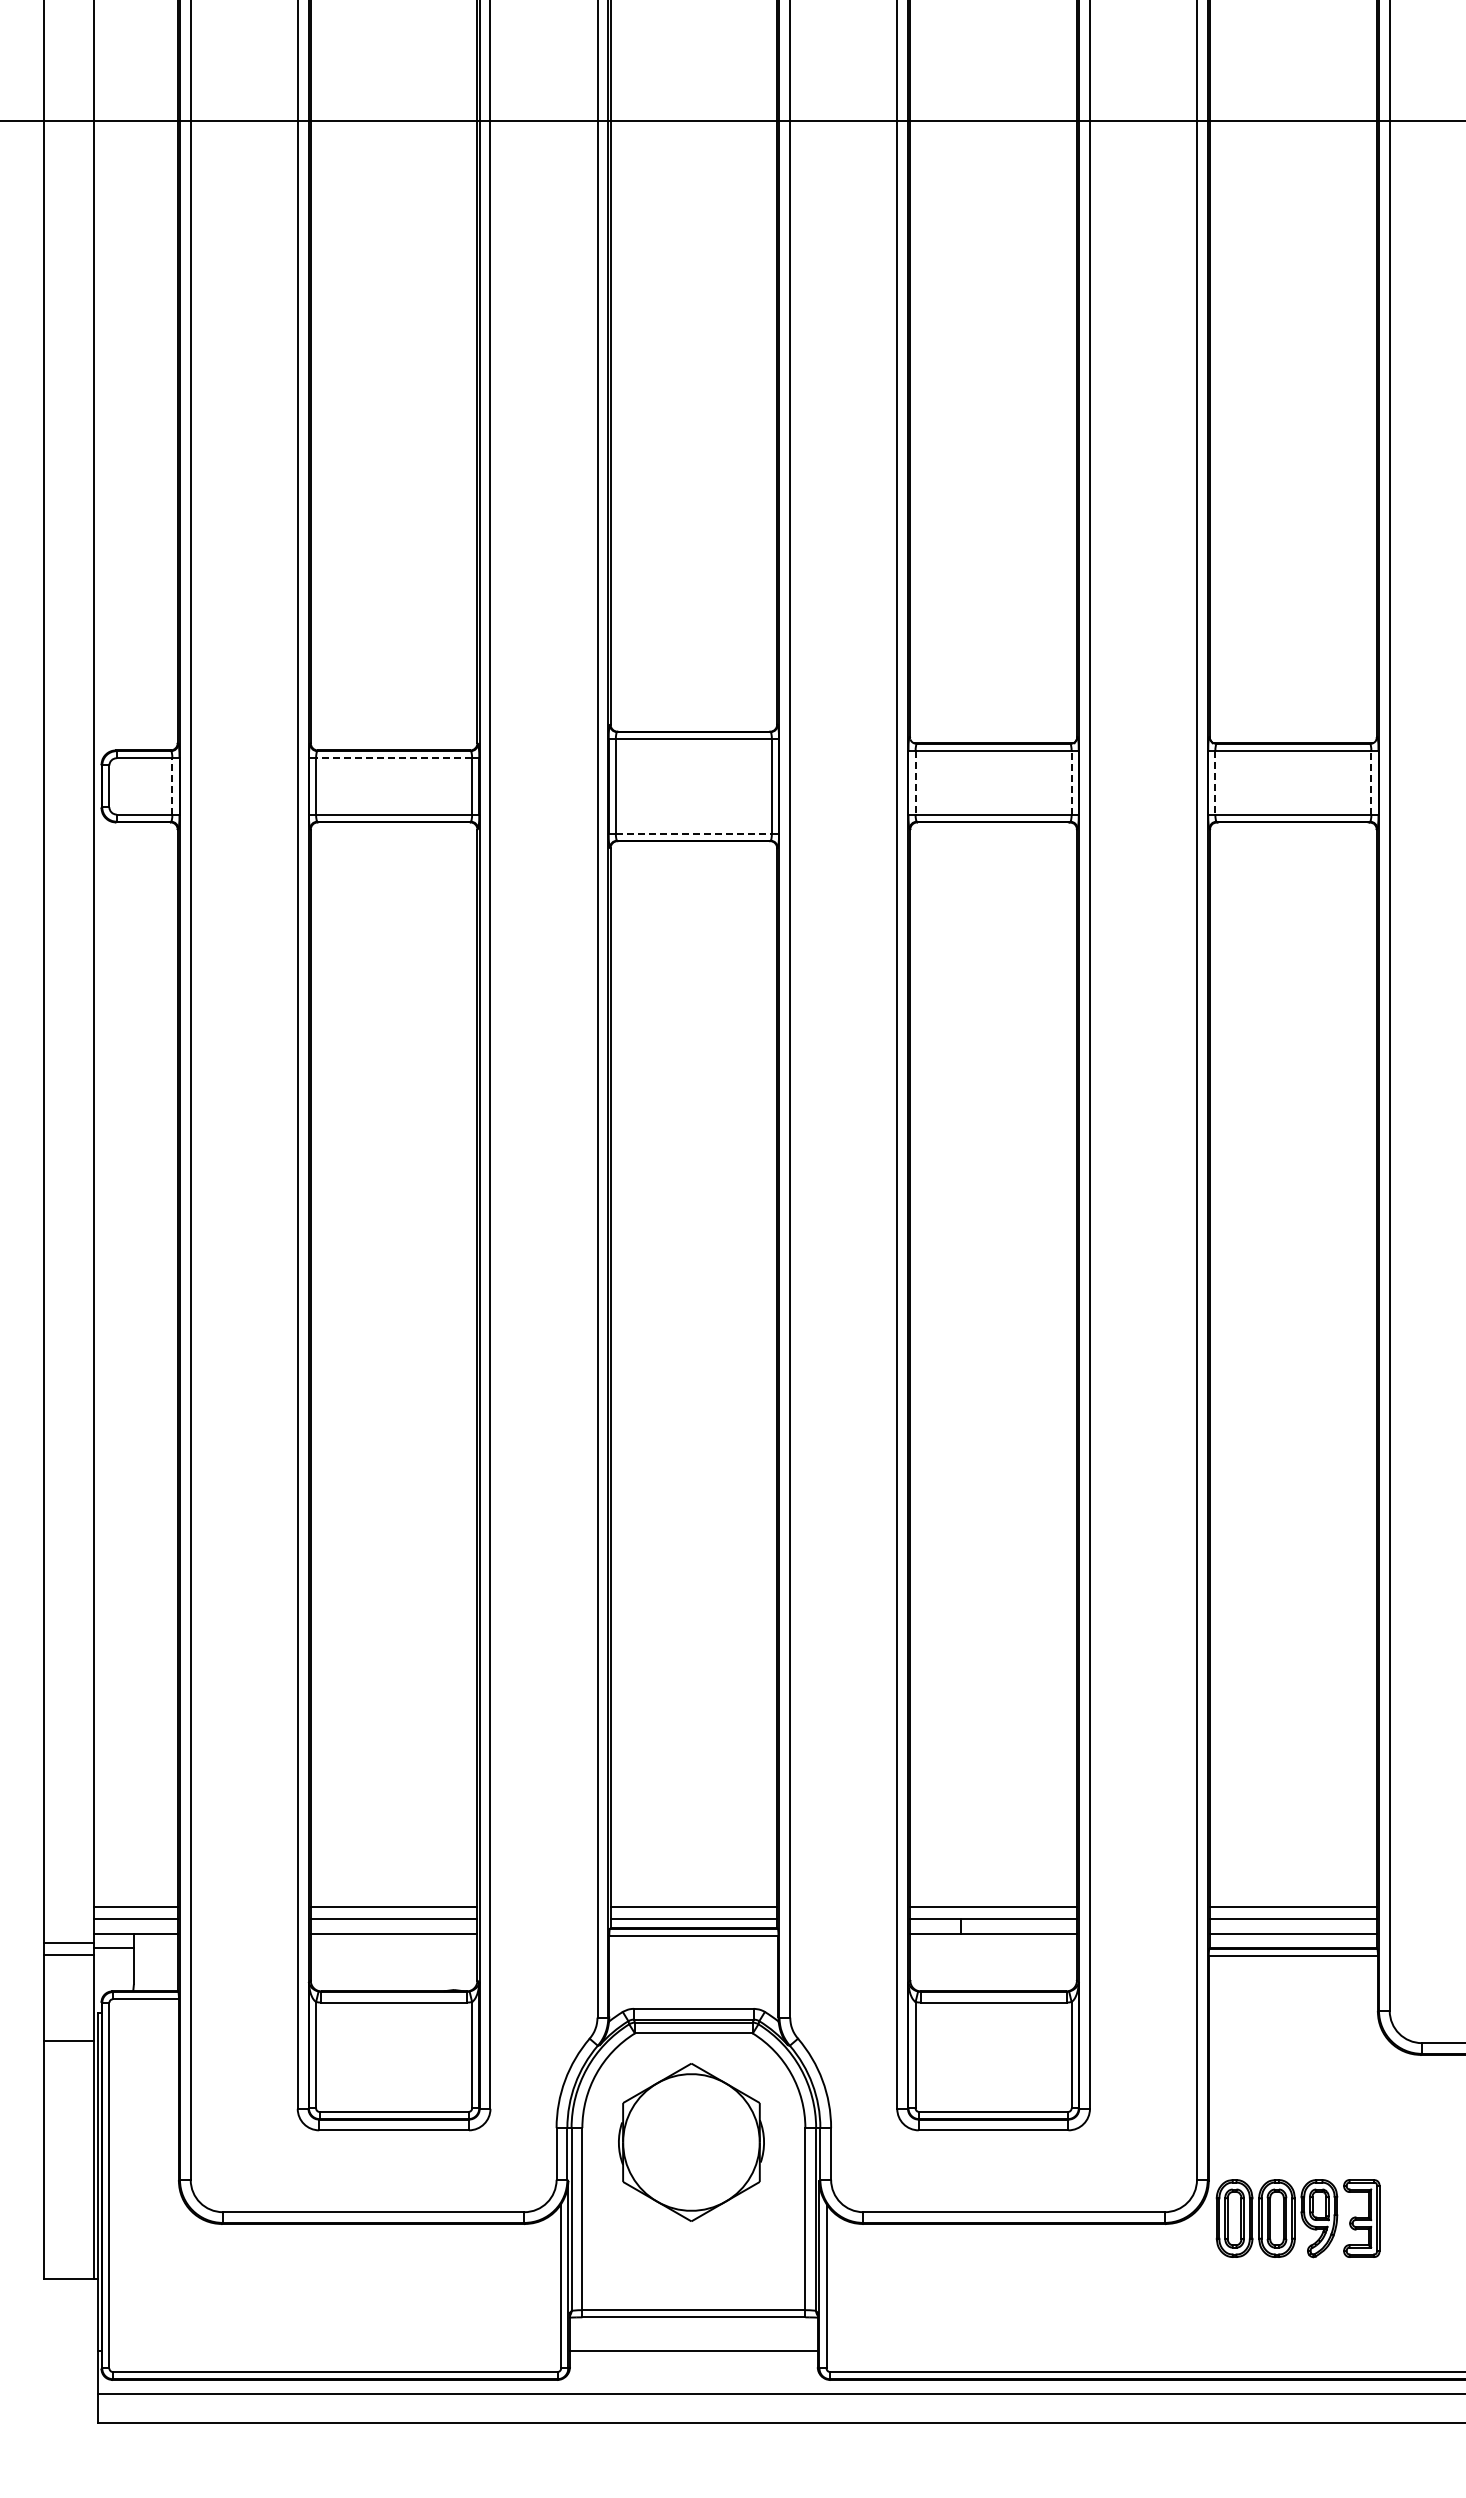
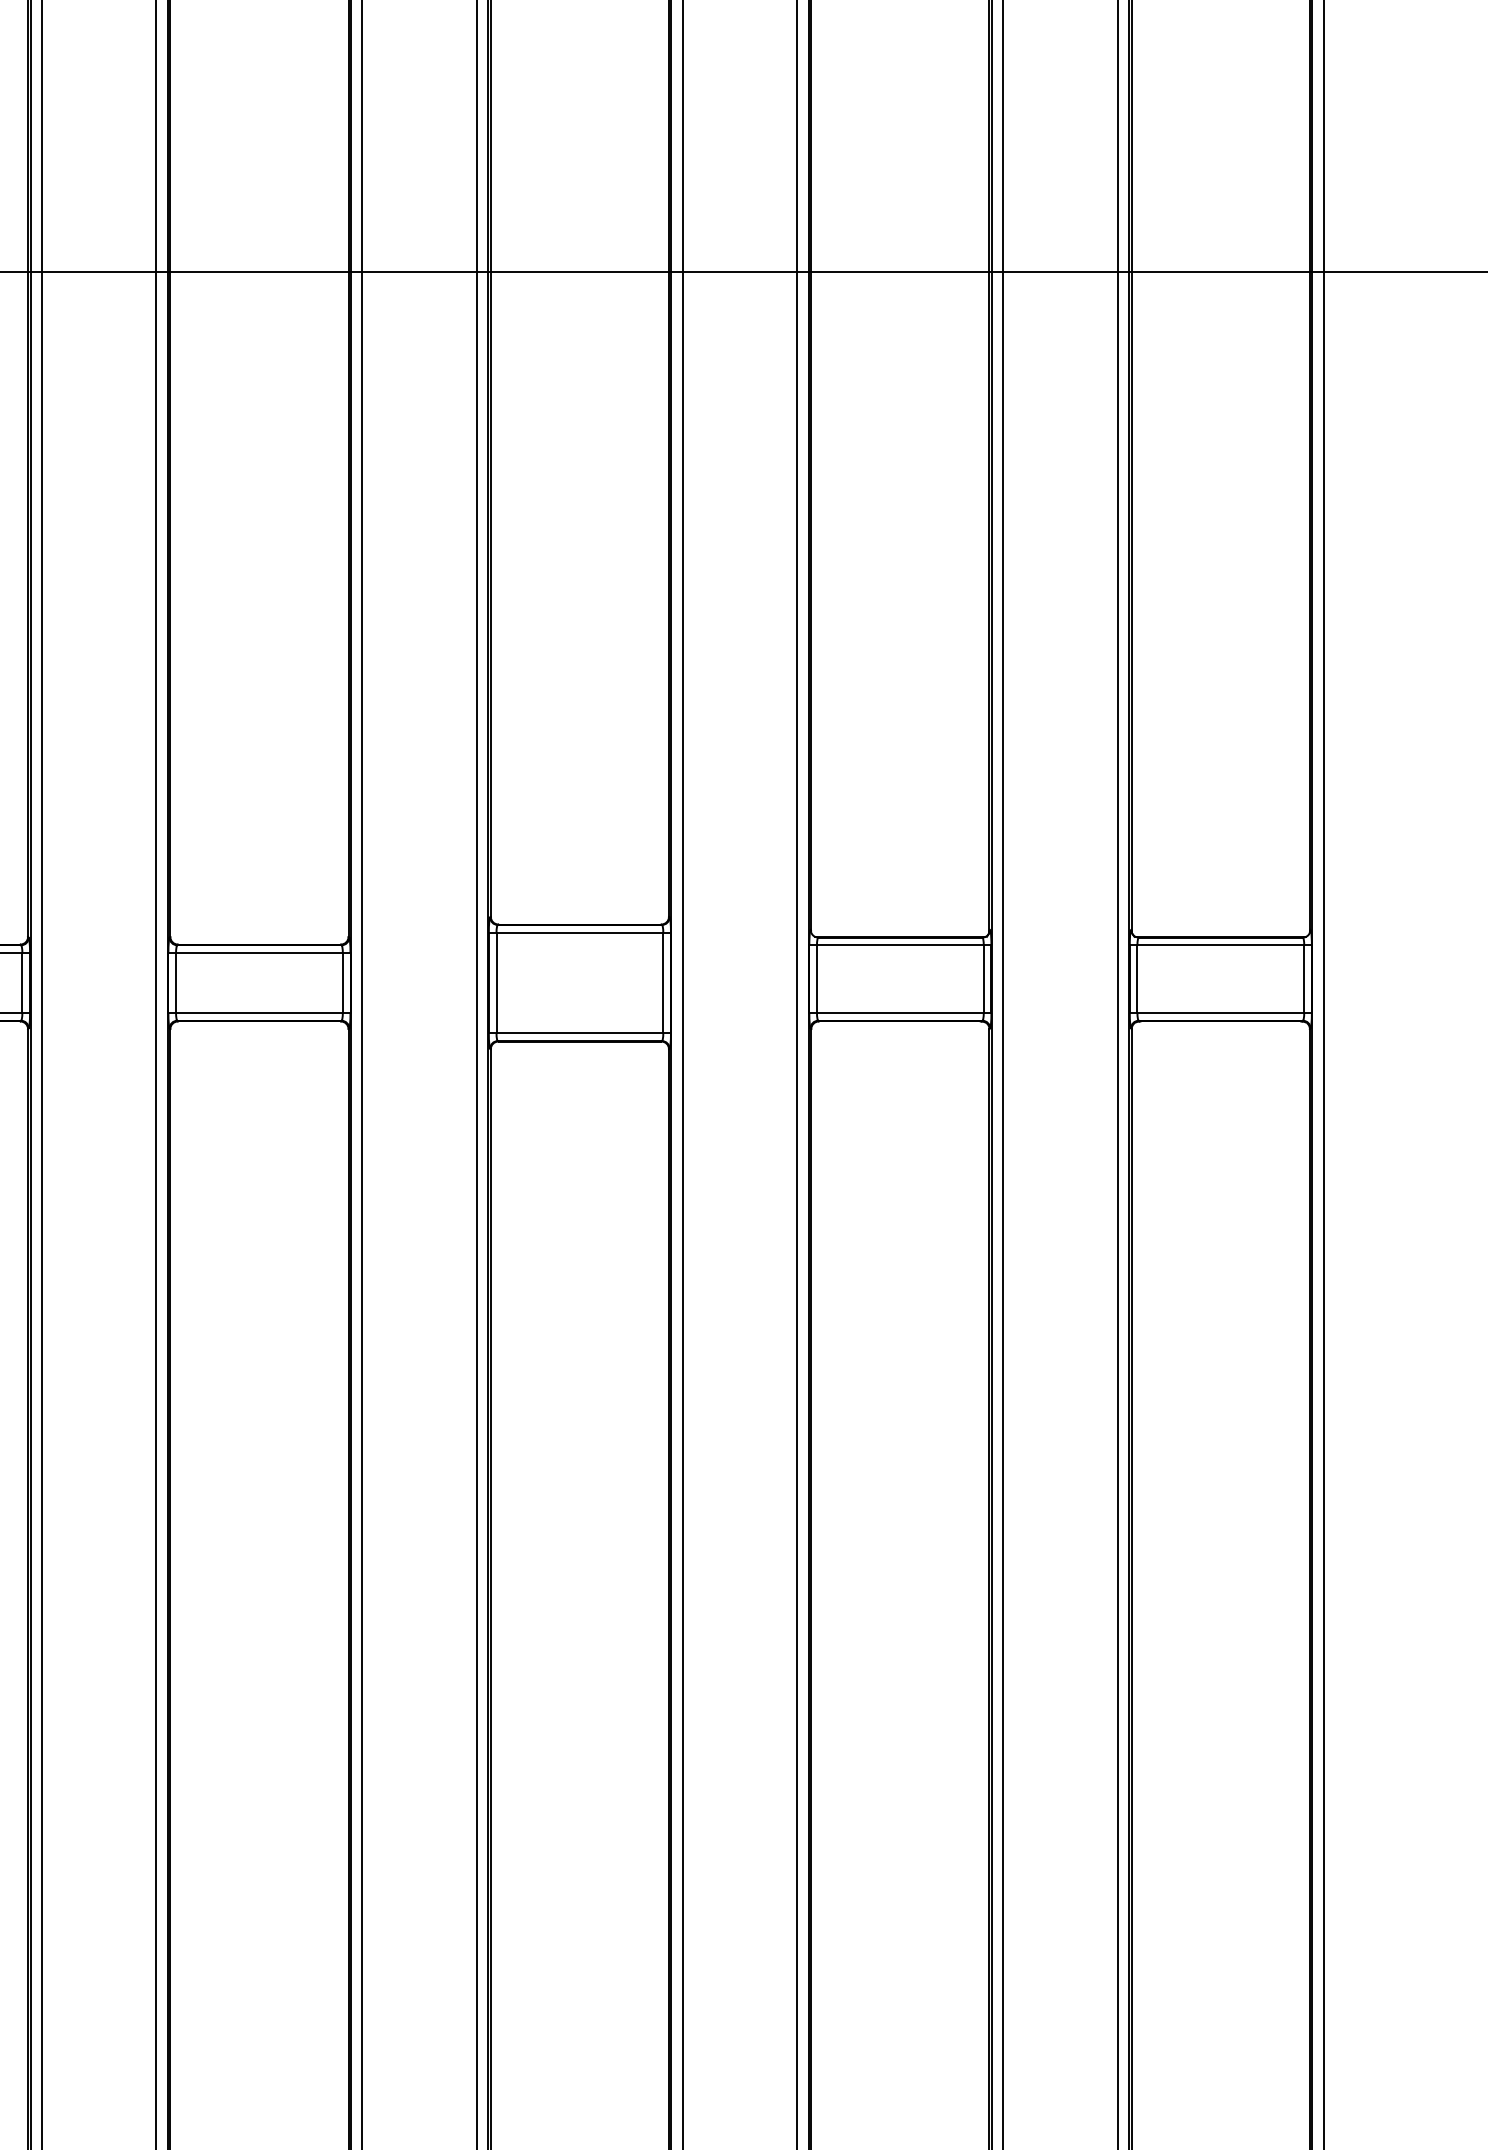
line: (394, 758) -> (259, 953), dashed -> solid
line: (915, 782) -> (816, 978), dashed -> solid
line: (1071, 782) -> (983, 978), dashed -> solid
line: (1215, 782) -> (1137, 978), dashed -> solid
line: (1371, 782) -> (1304, 978), dashed -> solid
line: (172, 785) -> (22, 982), dashed -> solid
line: (693, 833) -> (579, 1033), dashed -> solid

